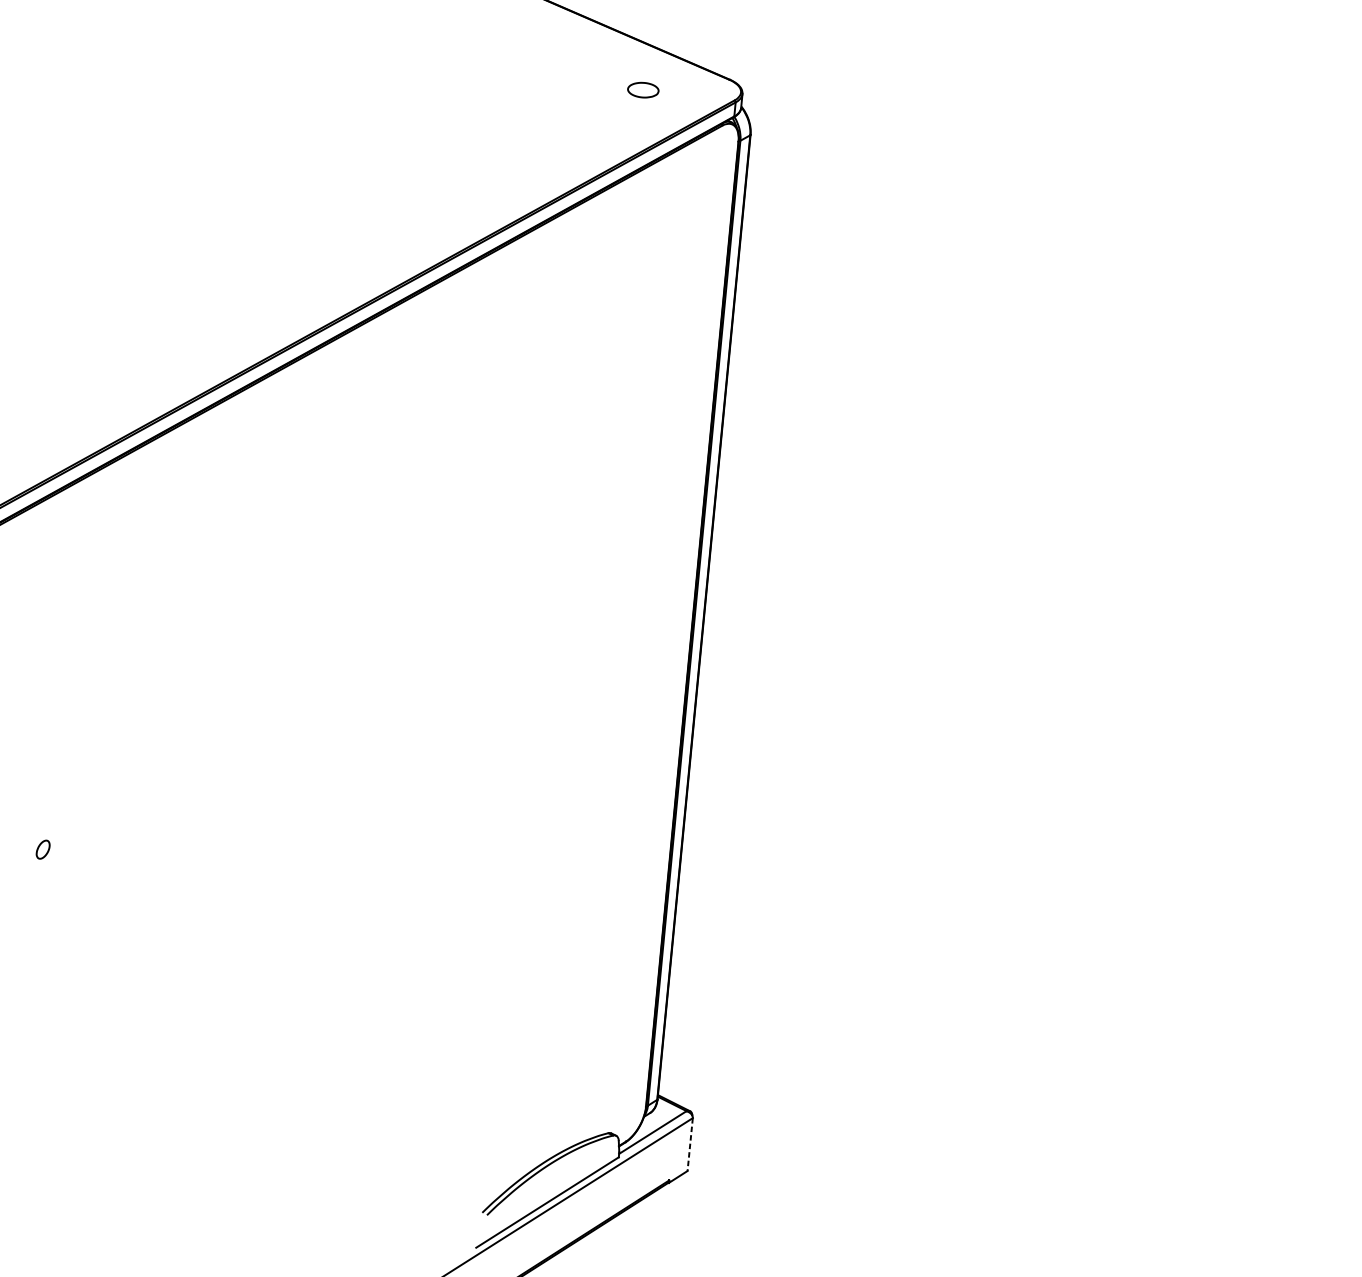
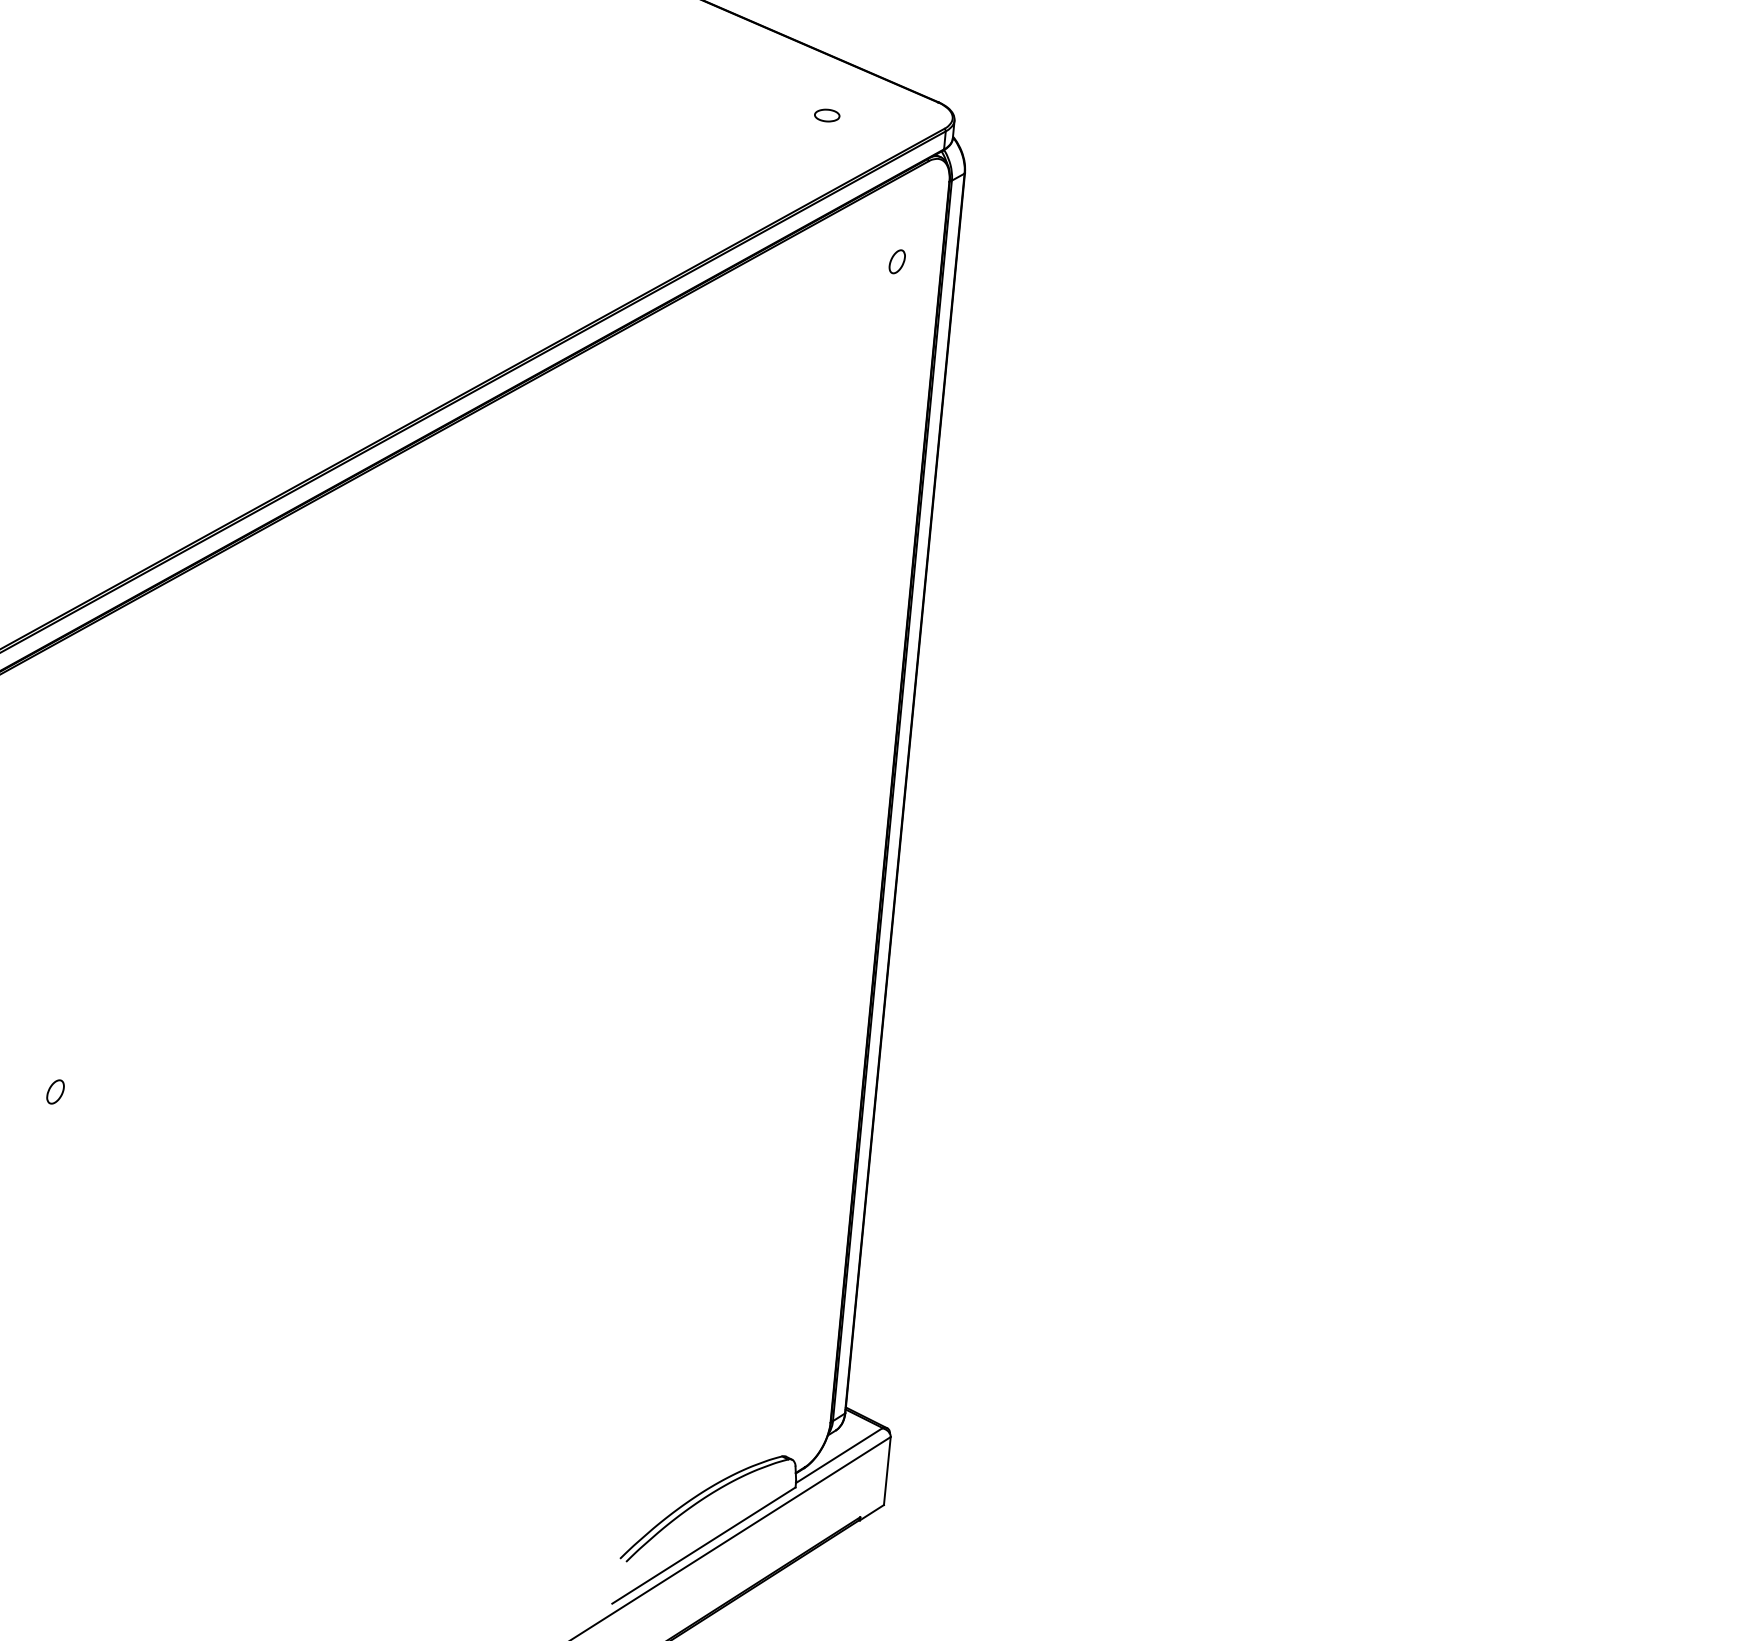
part: (643, 90) -> (827, 115), size x0.62
part: (697, 203) -> (896, 261), added
line: (690, 1144) -> (887, 1471), dashed -> solid

